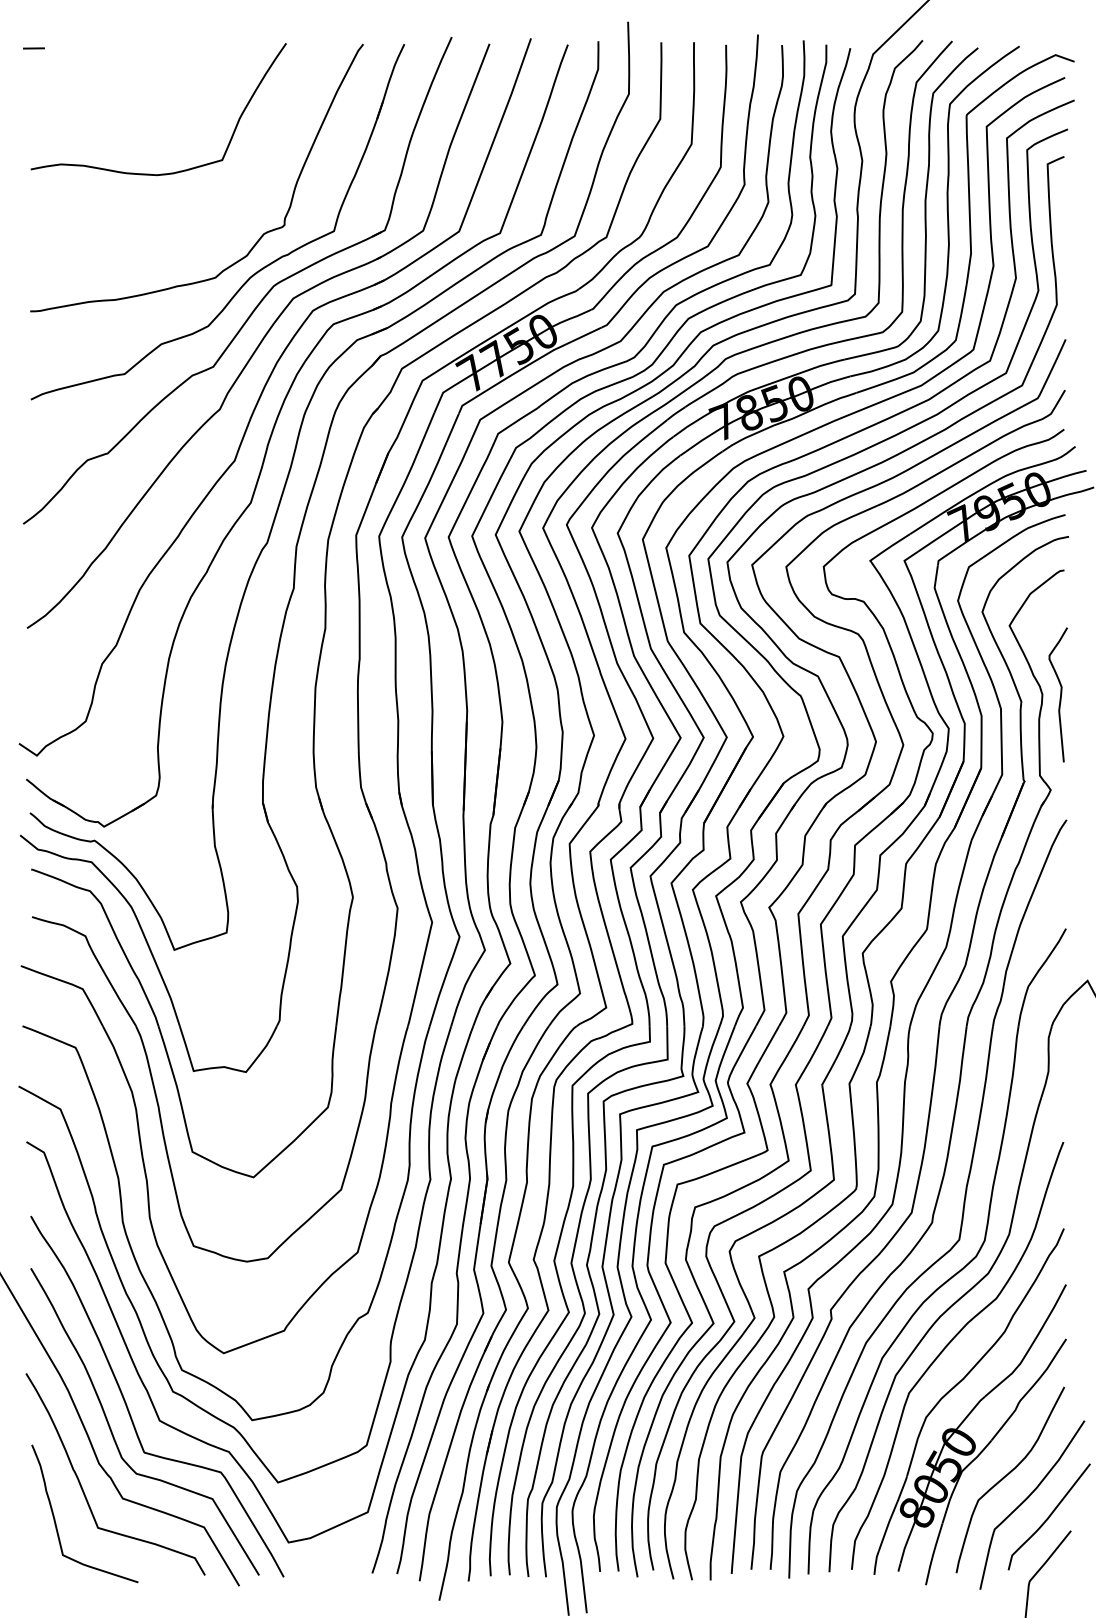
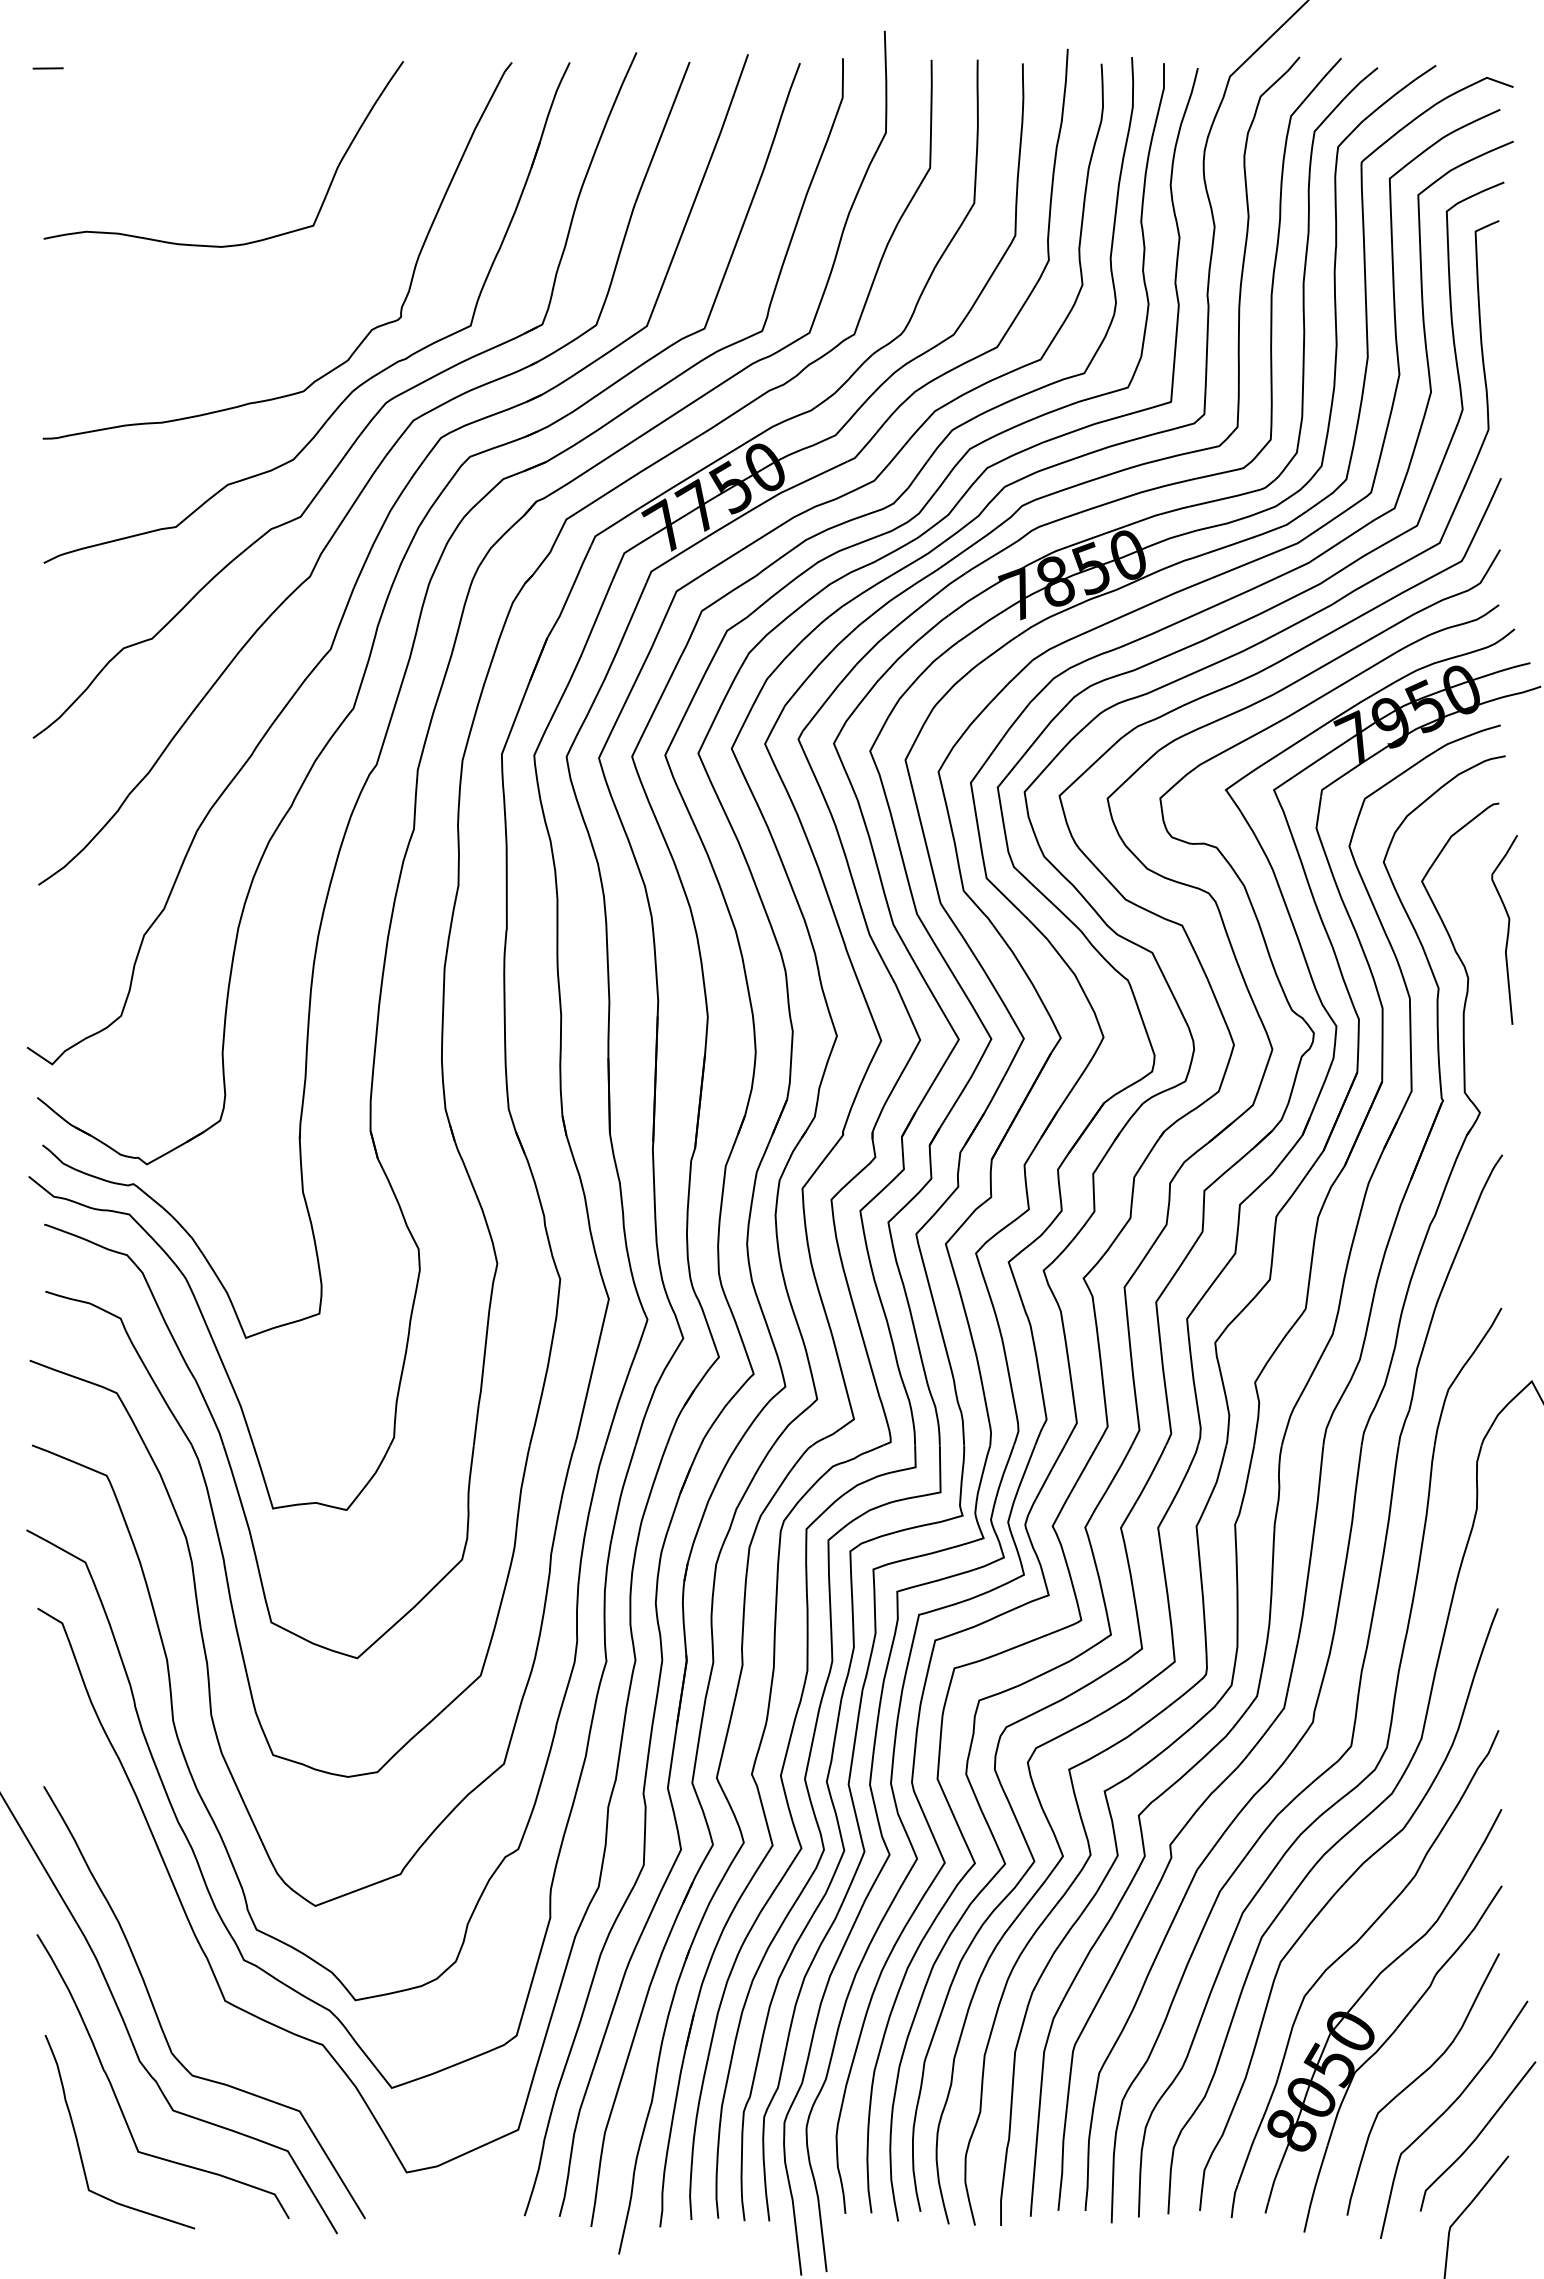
curve: (1060, 694) -> (1507, 929), moved
curve: (127, 1406) -> (180, 1981), removed

